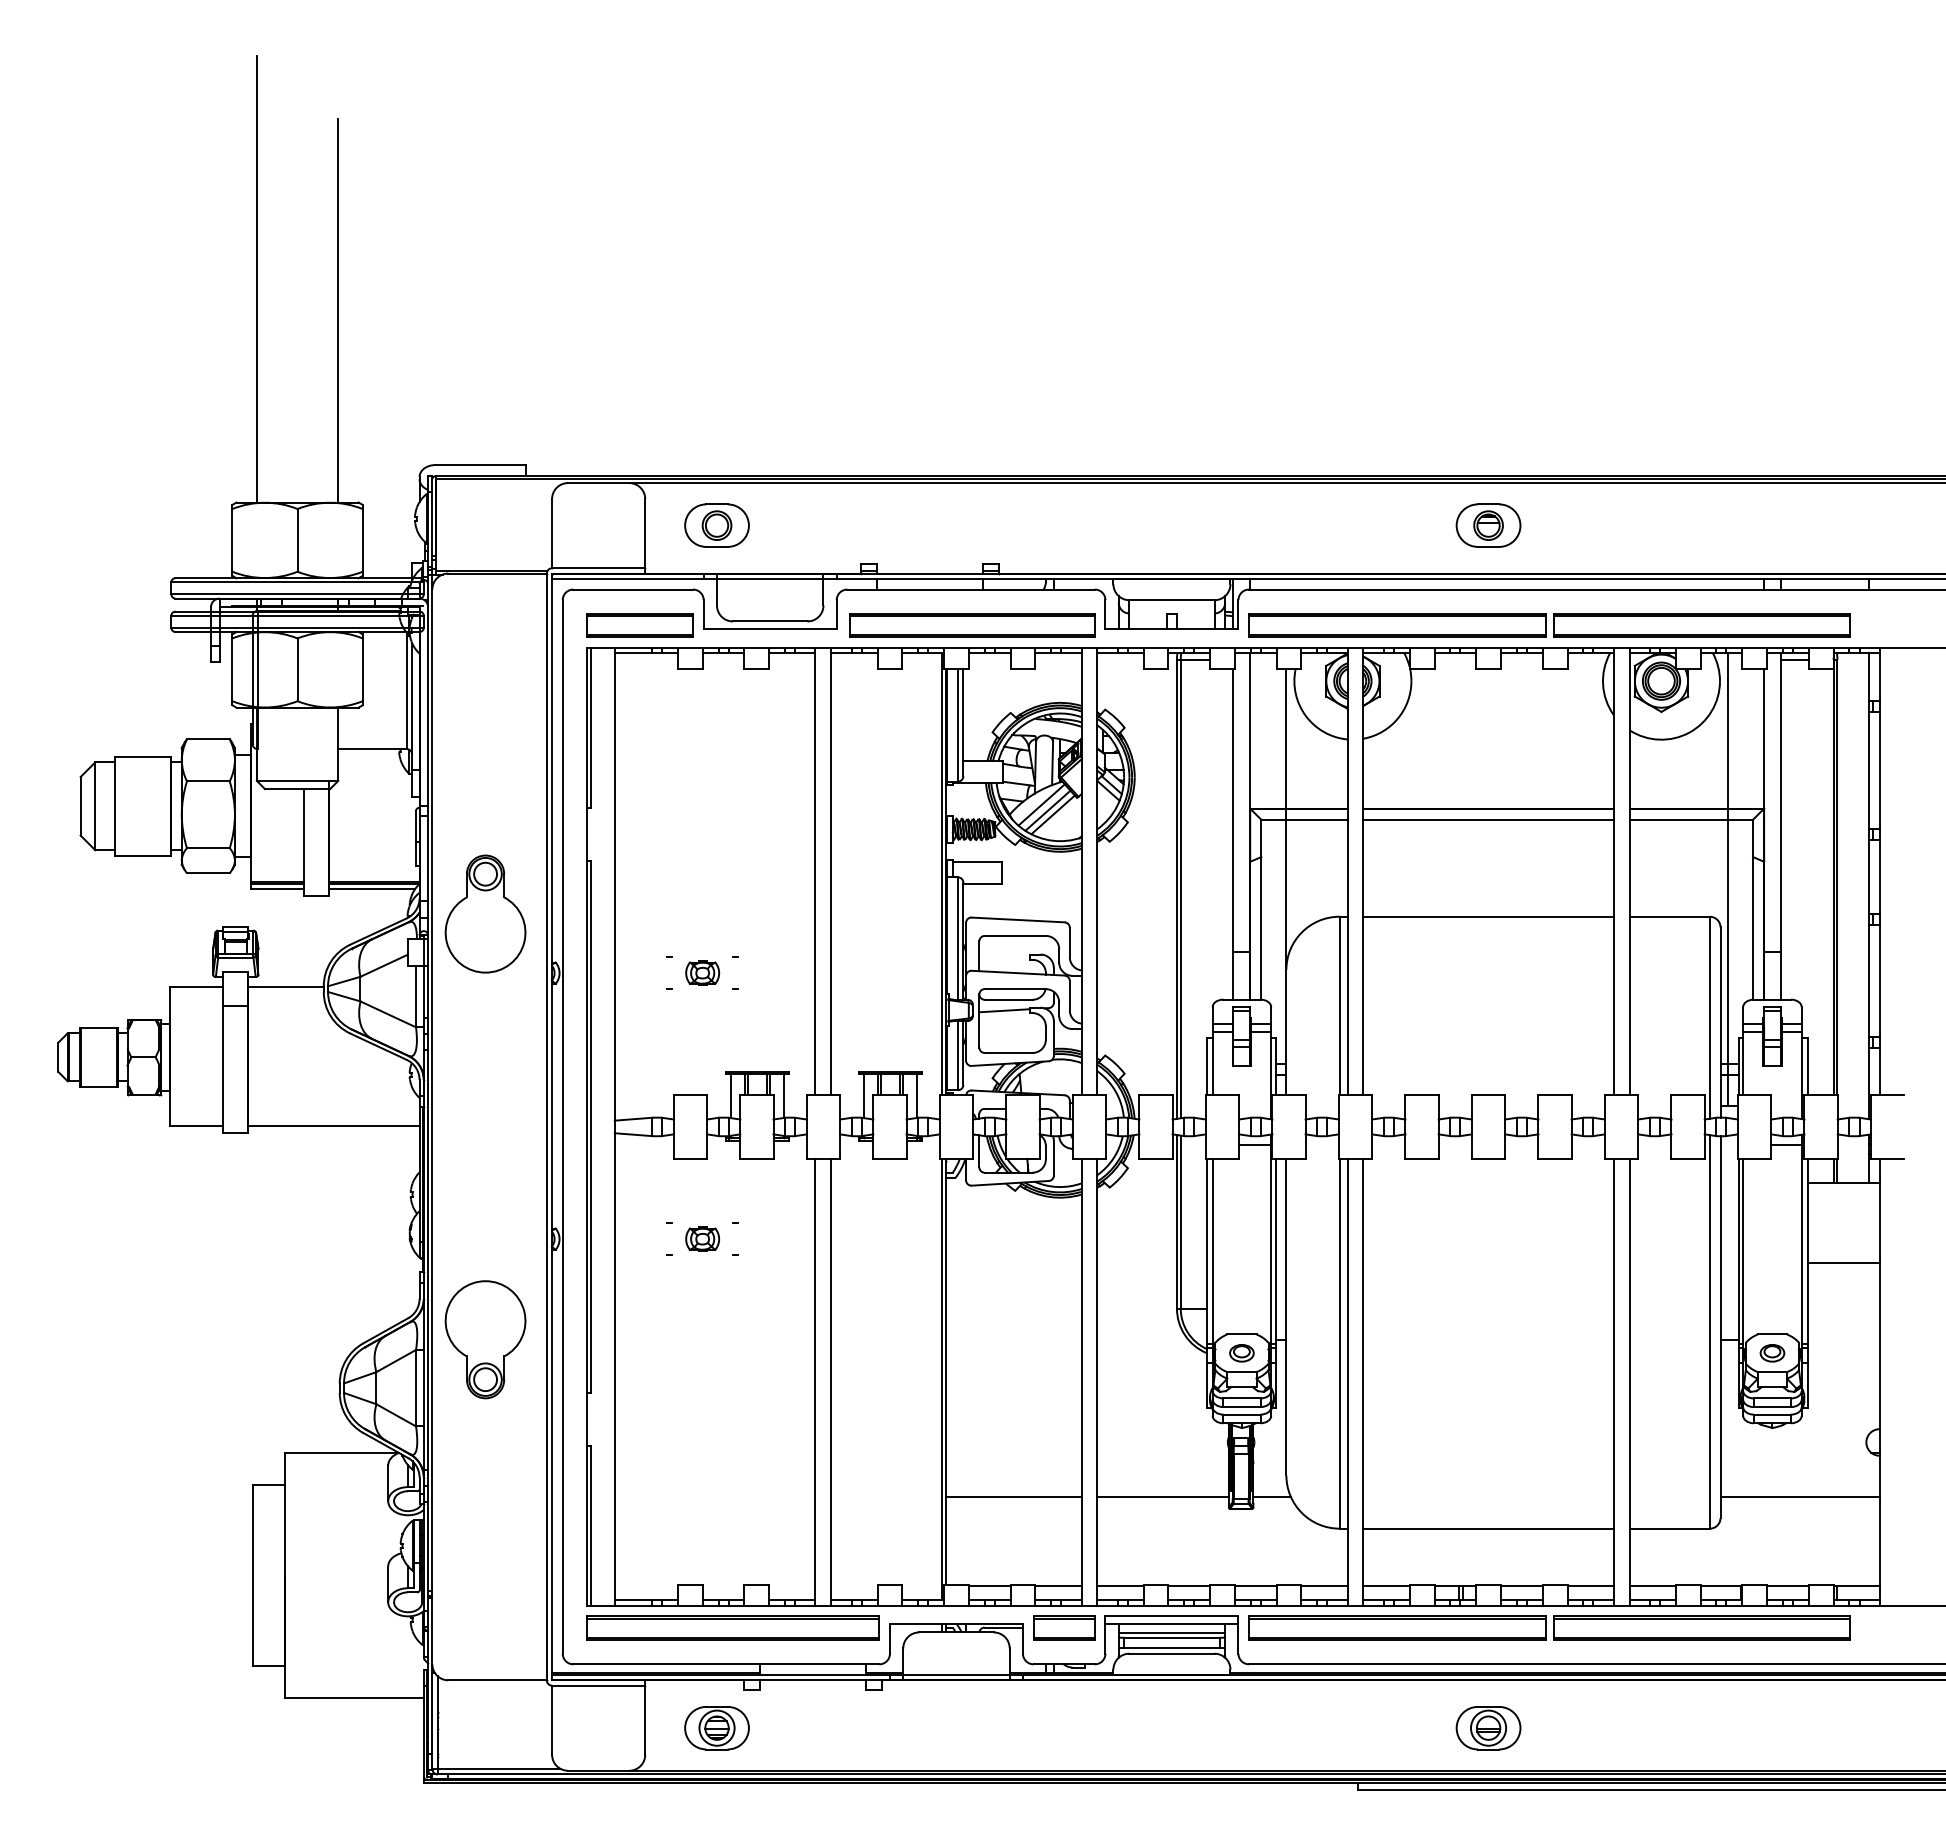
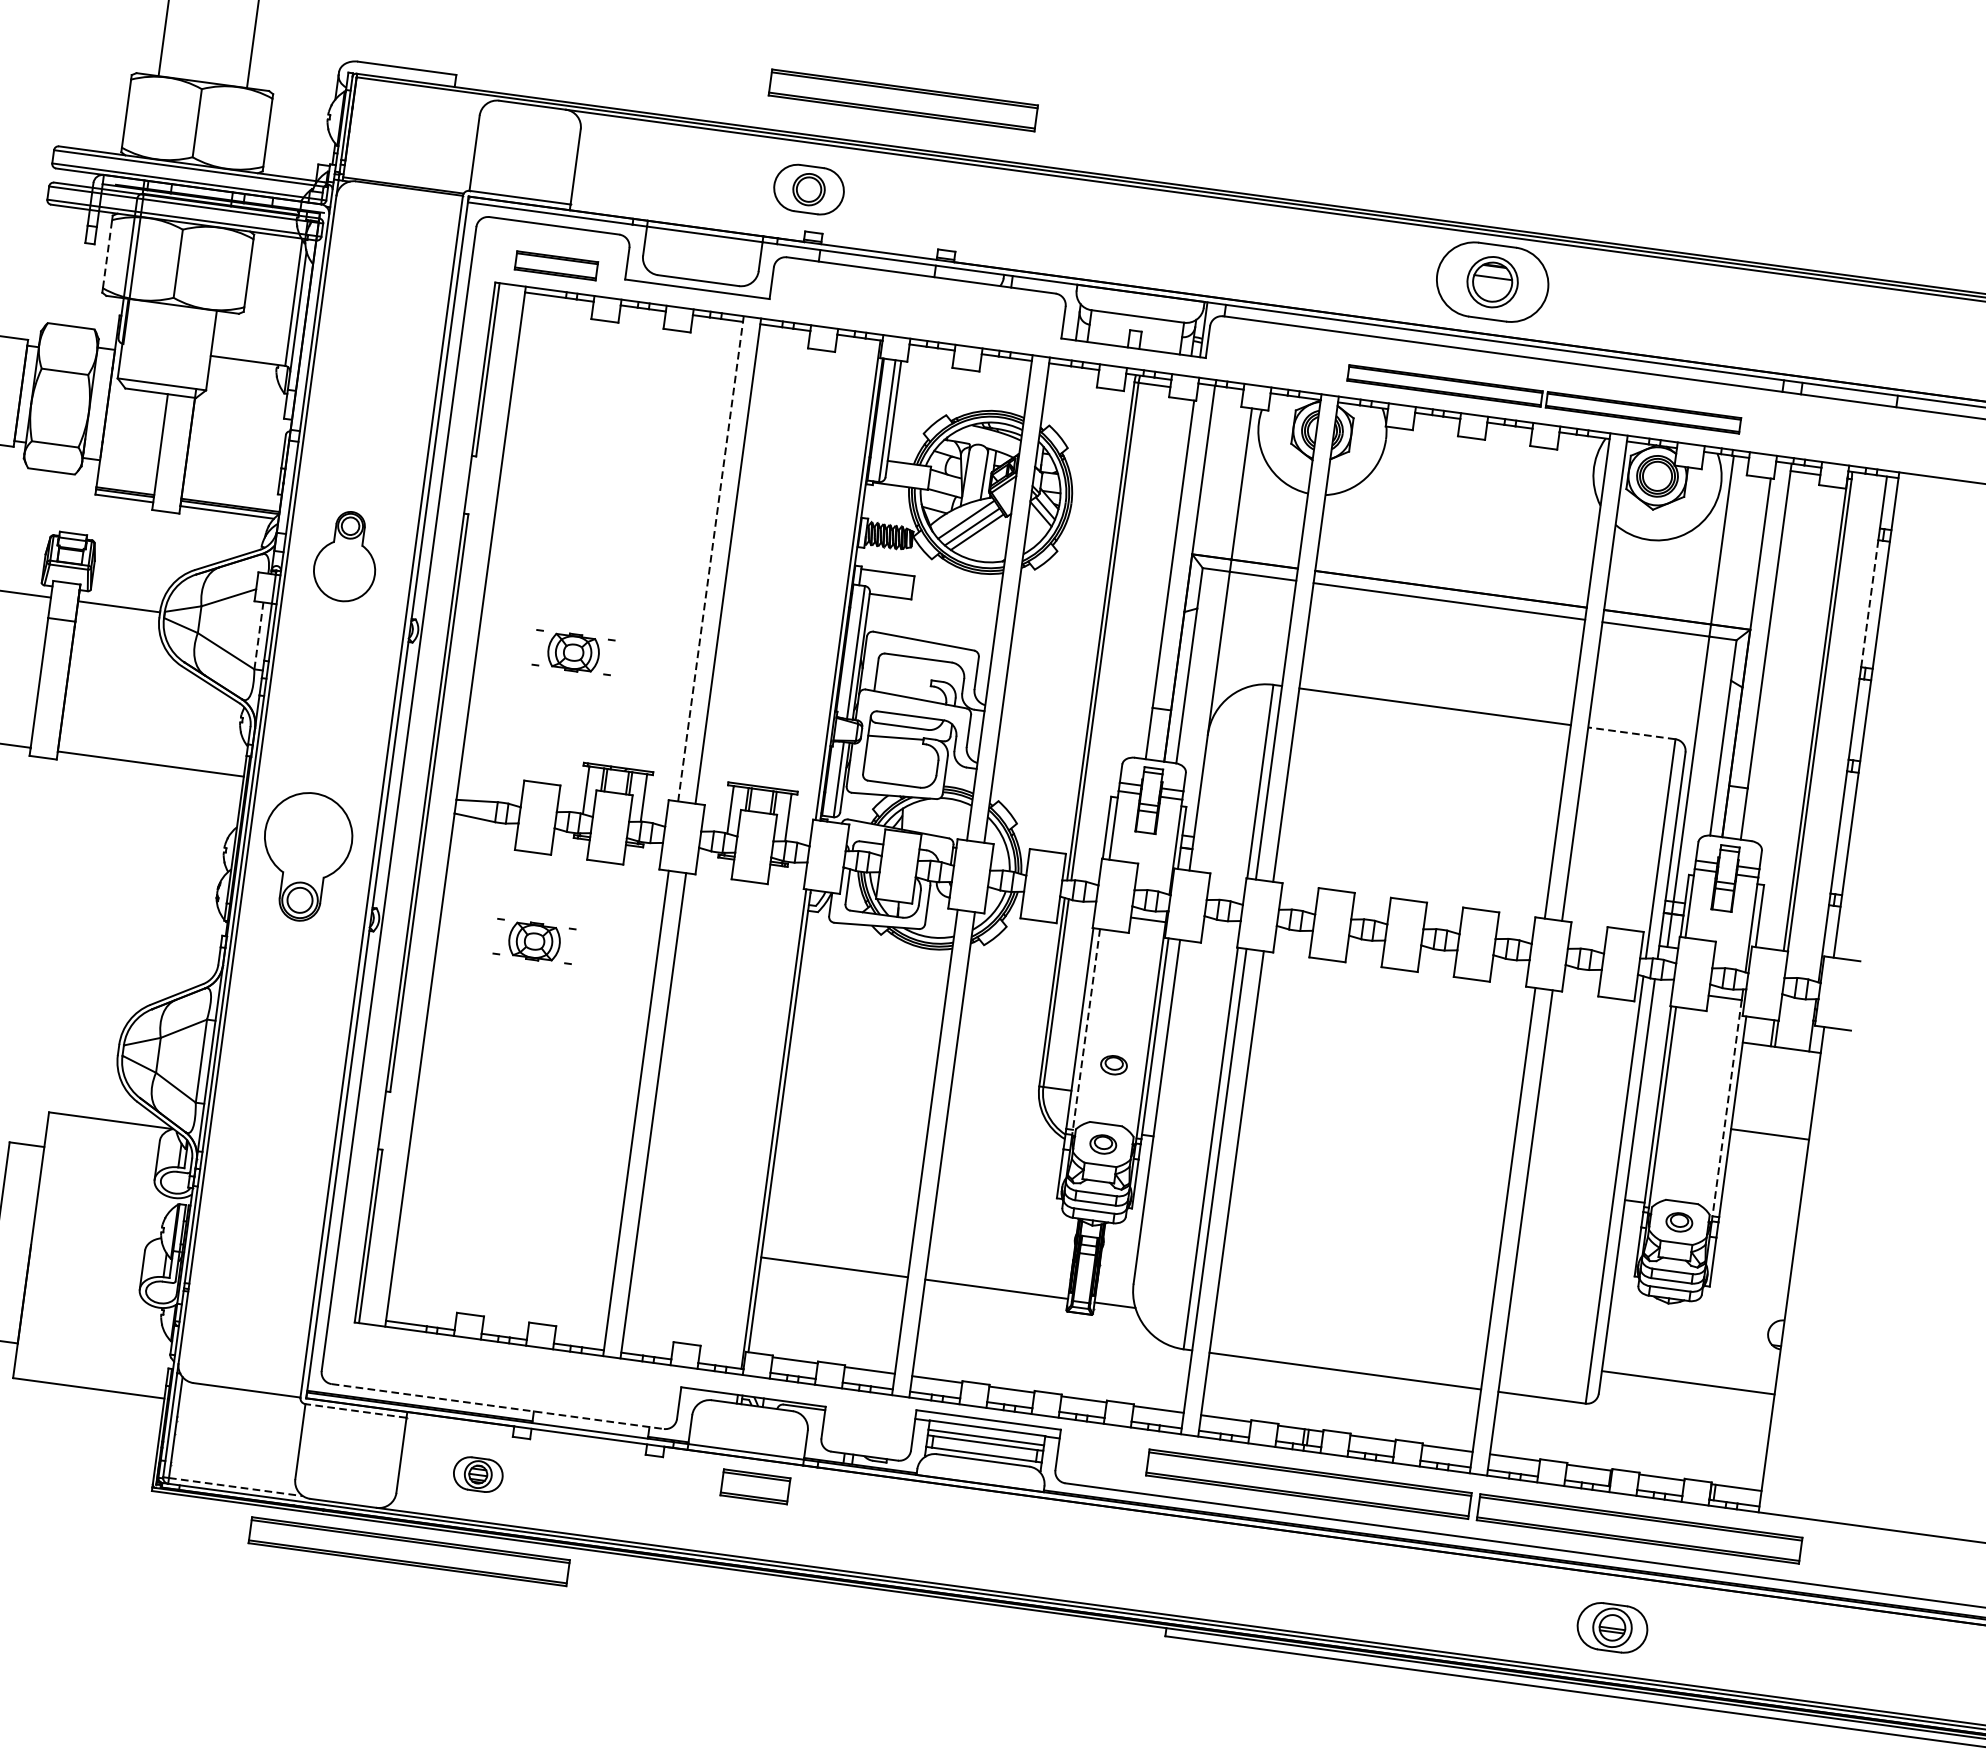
part: (716, 525) -> (808, 189), moved
part: (1488, 525) -> (1492, 281), size x1.6
part: (639, 625) -> (556, 265), size x0.7
part: (972, 625) -> (903, 100), moved
part: (1549, 625) -> (1544, 399), size x0.6
line: (232, 669) -> (107, 253), solid -> dashed
line: (1869, 770) -> (1870, 603), solid -> dashed
line: (815, 871) -> (711, 558), solid -> dashed
part: (485, 913) -> (346, 555), size x0.7
line: (1669, 916) -> (1631, 733), solid -> dashed
part: (702, 972) -> (573, 651), size x1.4
line: (416, 996) -> (259, 635), solid -> dashed
part: (702, 1238) -> (534, 940), size x1.4
line: (1801, 1247) -> (1726, 1111), solid -> dashed
line: (1212, 1254) -> (1085, 1032), solid -> dashed
part: (1241, 1280) -> (1113, 1065), added
part: (485, 1339) -> (305, 856), moved
part: (732, 1627) -> (408, 1550), moved
part: (1064, 1627) -> (755, 1485), moved
part: (1549, 1627) -> (1474, 1505), moved
line: (726, 1664) -> (497, 1406), solid -> dashed
line: (598, 1685) -> (355, 1410), solid -> dashed
part: (716, 1728) -> (477, 1474), size x0.7
part: (1488, 1728) -> (1612, 1628), moved
line: (499, 1769) -> (236, 1487), solid -> dashed

